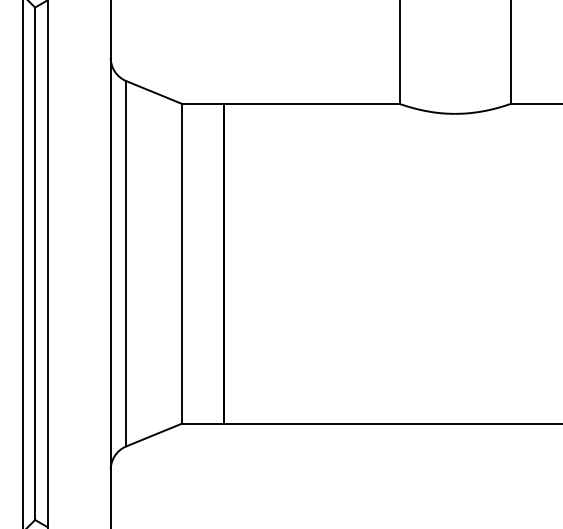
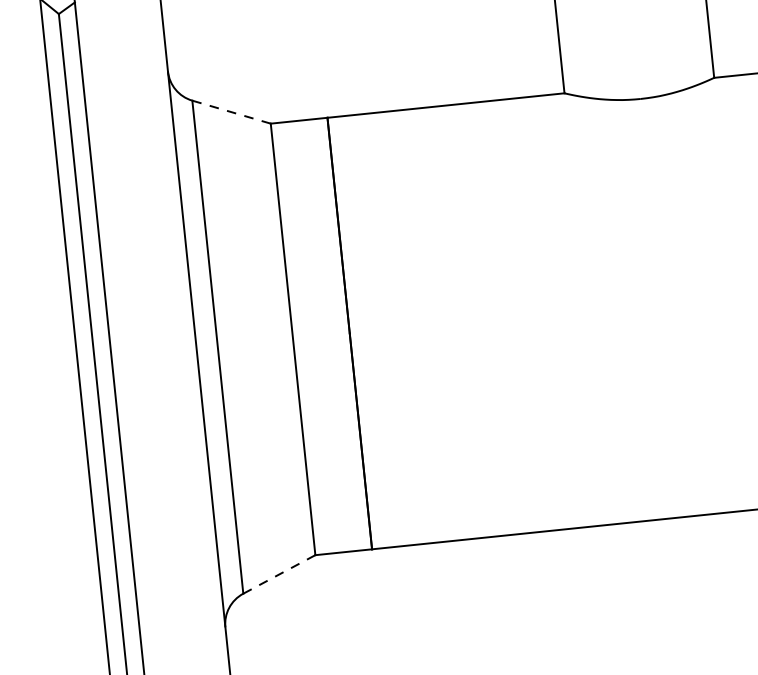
line: (153, 92) -> (230, 112), solid -> dashed
line: (154, 434) -> (279, 573), solid -> dashed

